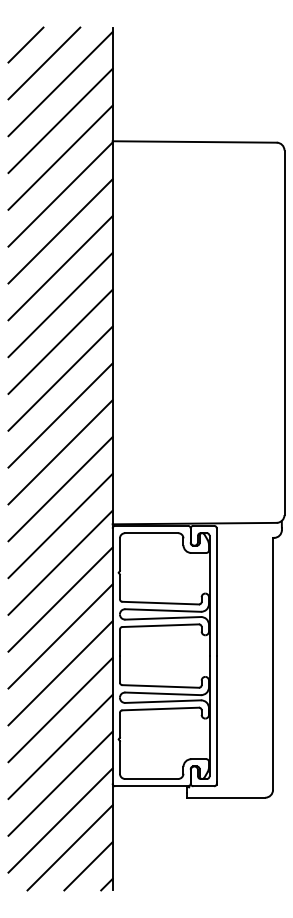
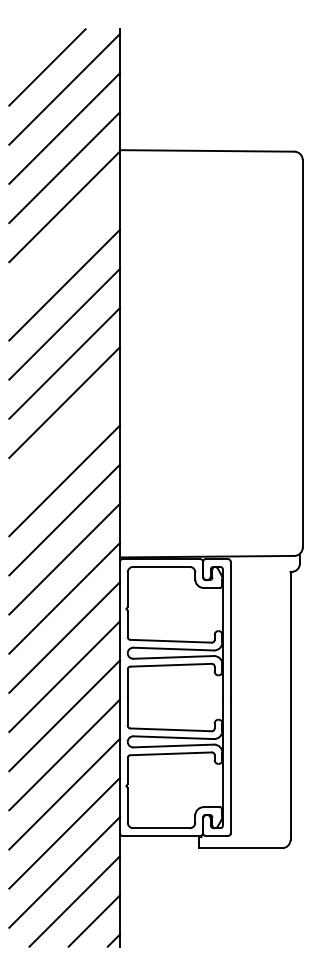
line: (25, 44) -> (27, 47), removed
line: (60, 230) -> (64, 245), removed
line: (60, 415) -> (64, 441), removed

